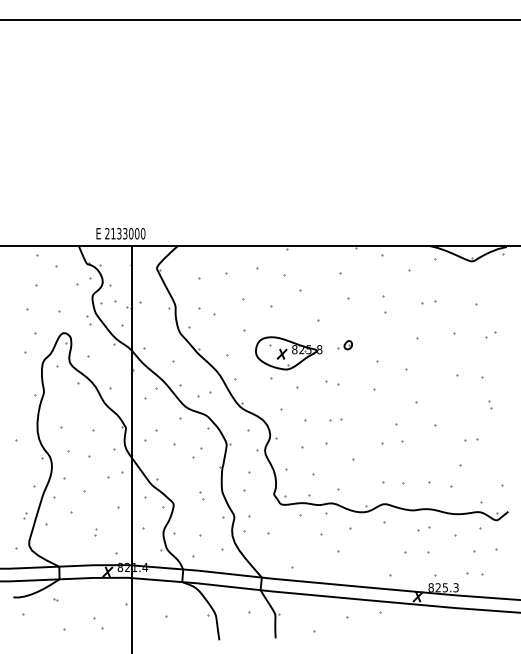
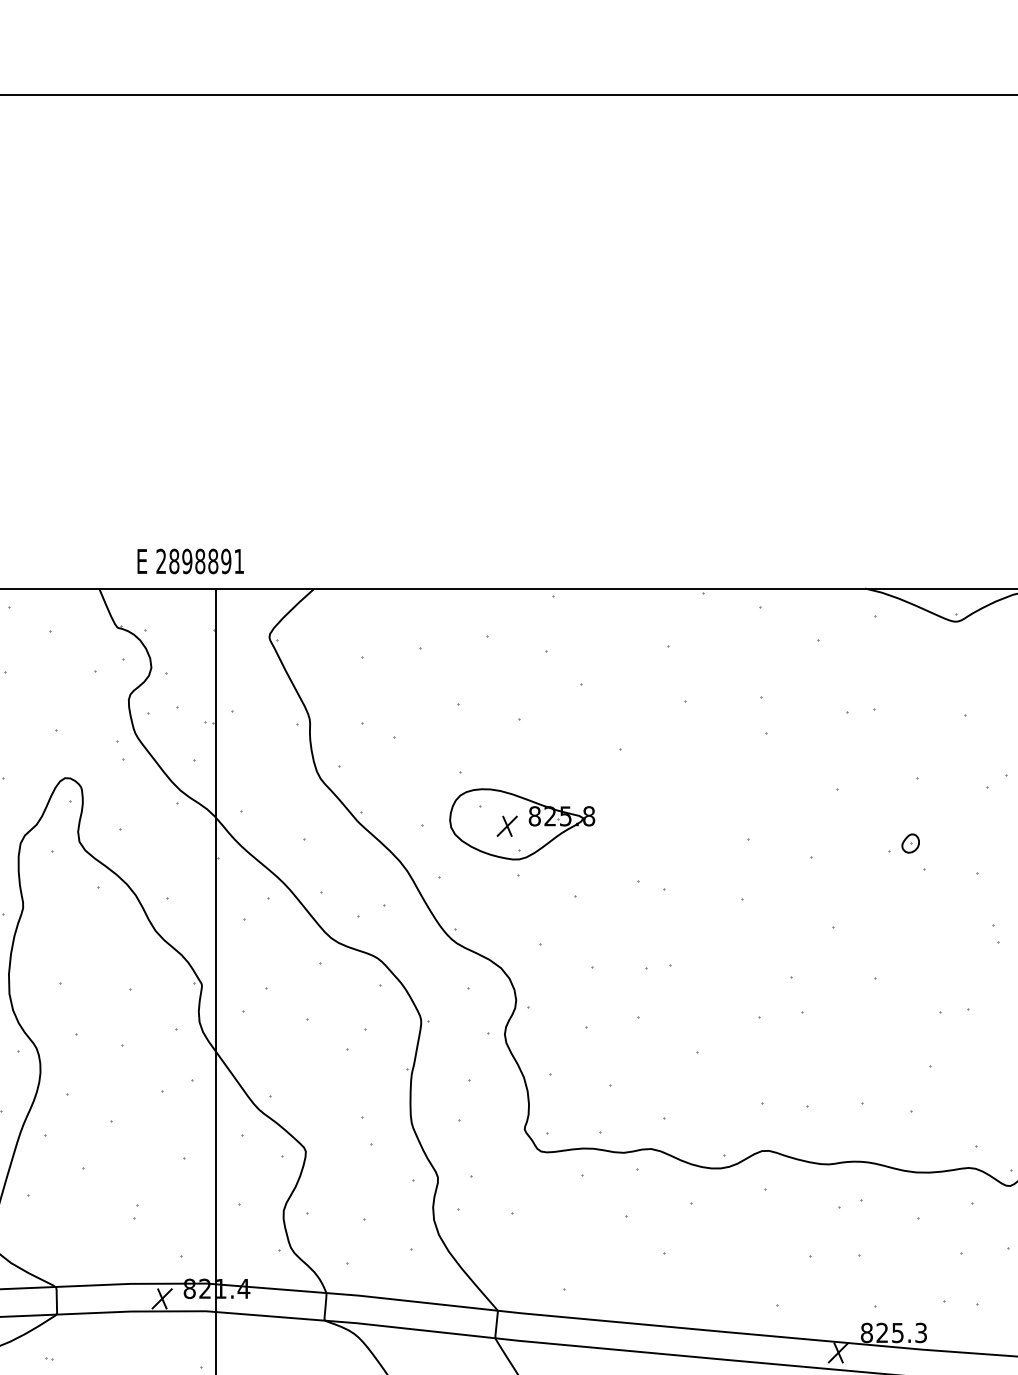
text: (128, 233) -> (207, 560), 2133000 -> 2898891
part: (344, 345) -> (902, 844), moved
part: (288, 353) -> (521, 824), moved
part: (201, 495) -> (366, 1131), size x1.6

